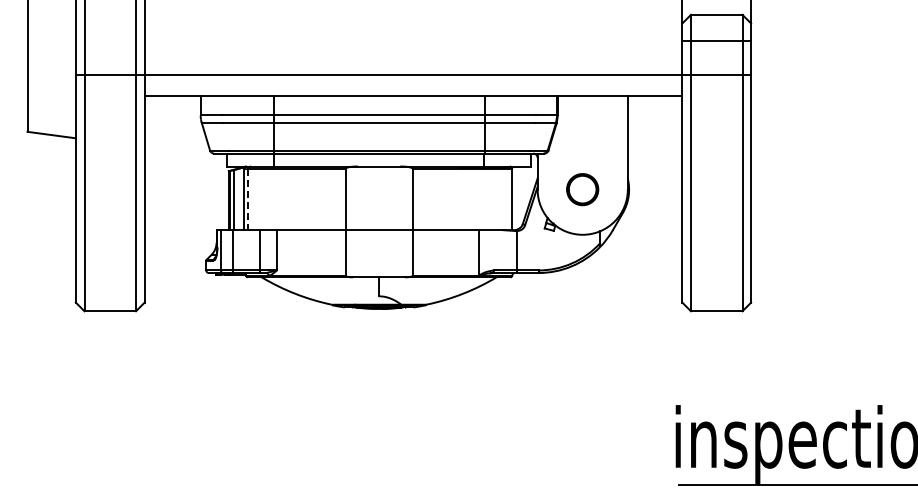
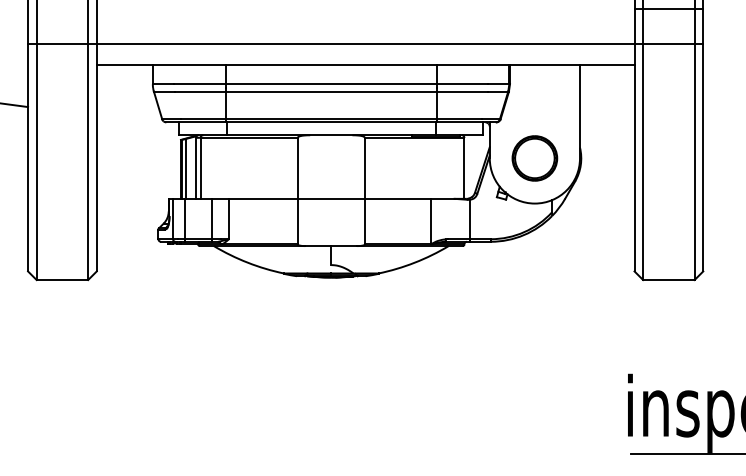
part: (582, 189) -> (534, 158), size x1.43
line: (248, 200) -> (200, 169), dashed -> solid

